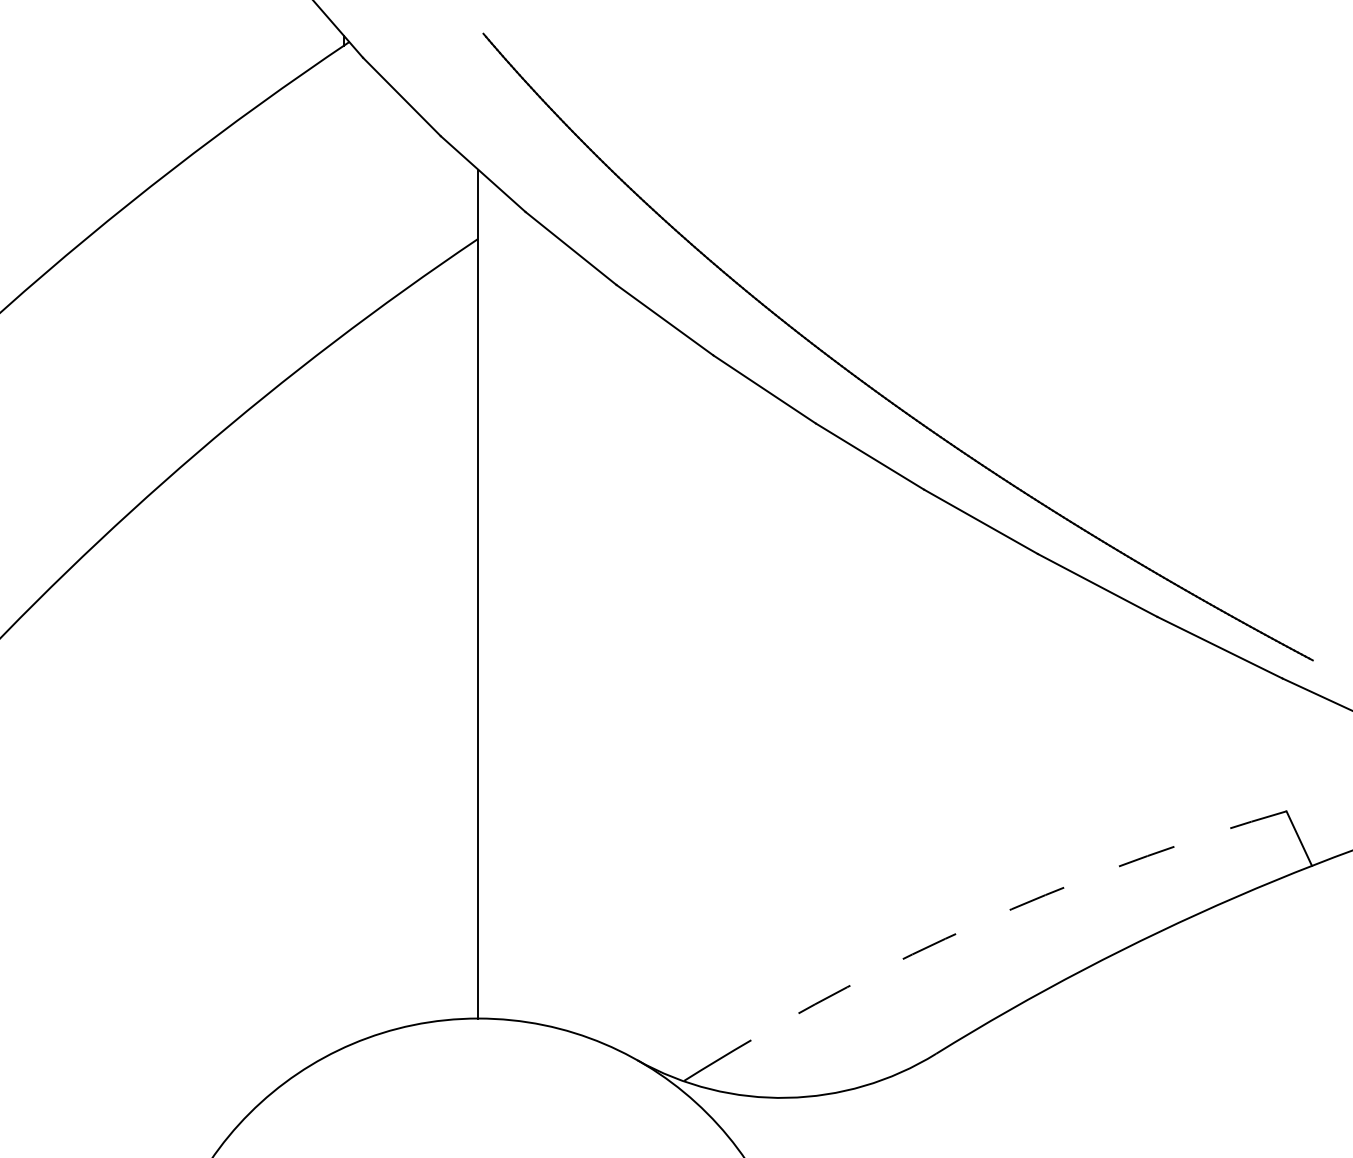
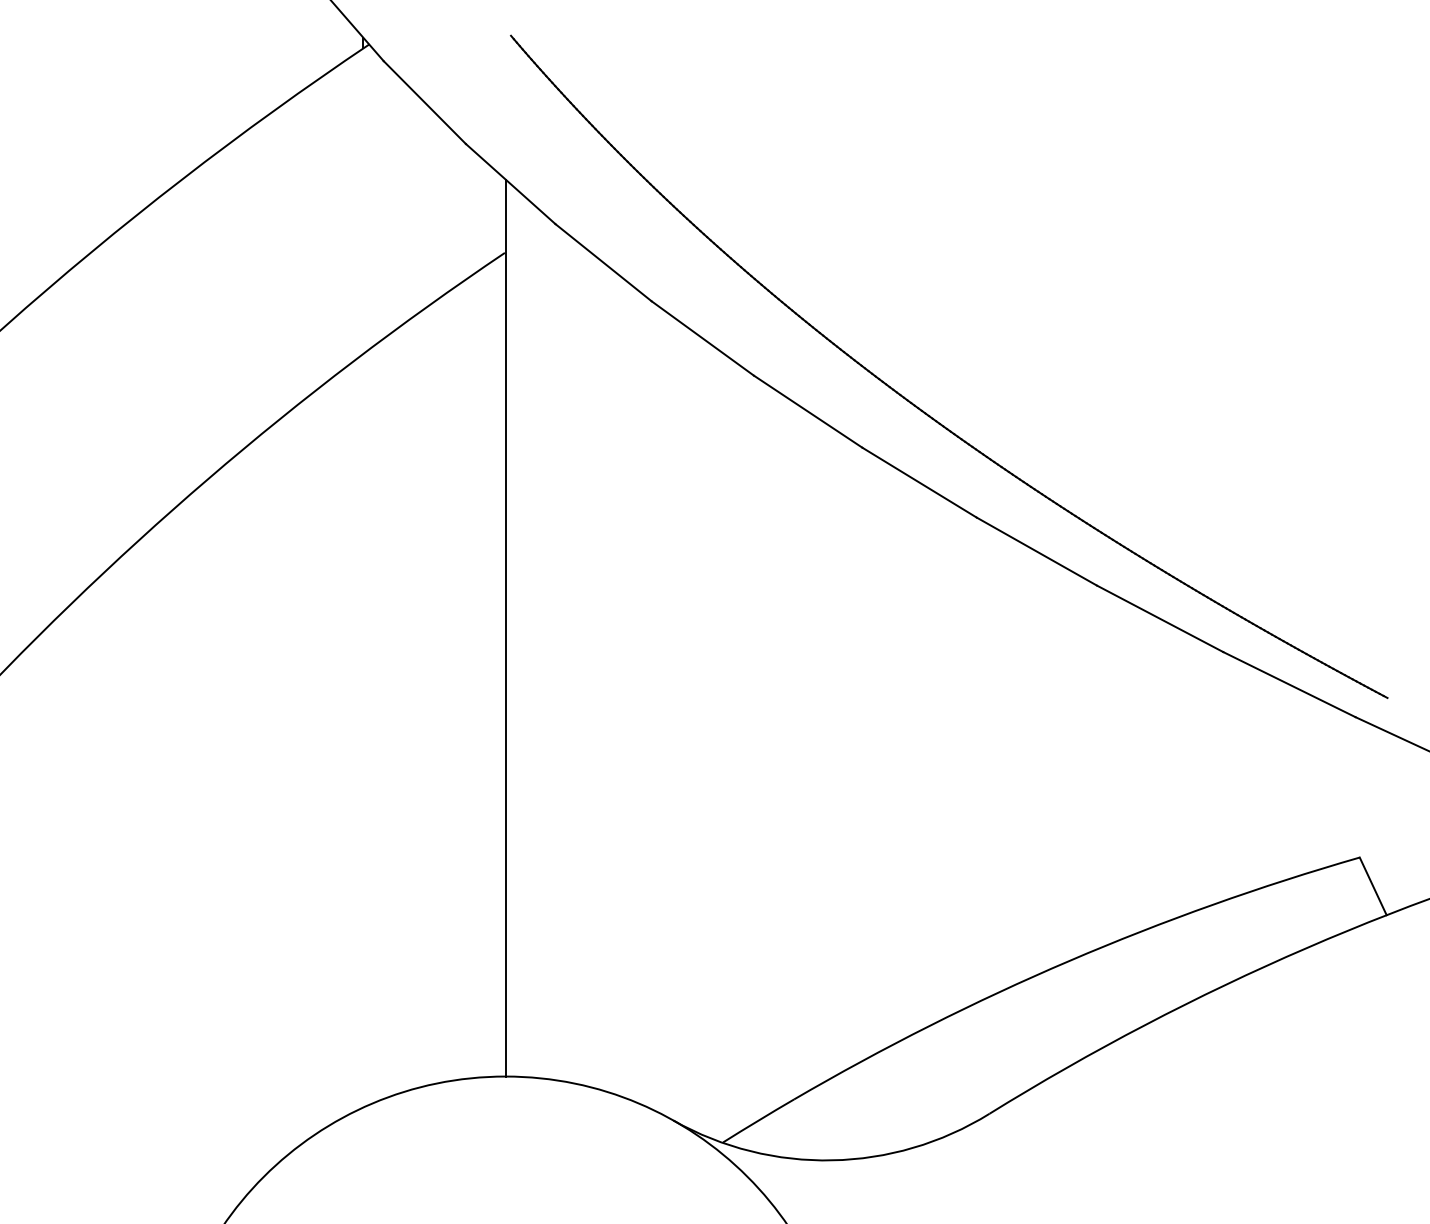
arc: (1011, 909) -> (1069, 961), dashed -> solid

